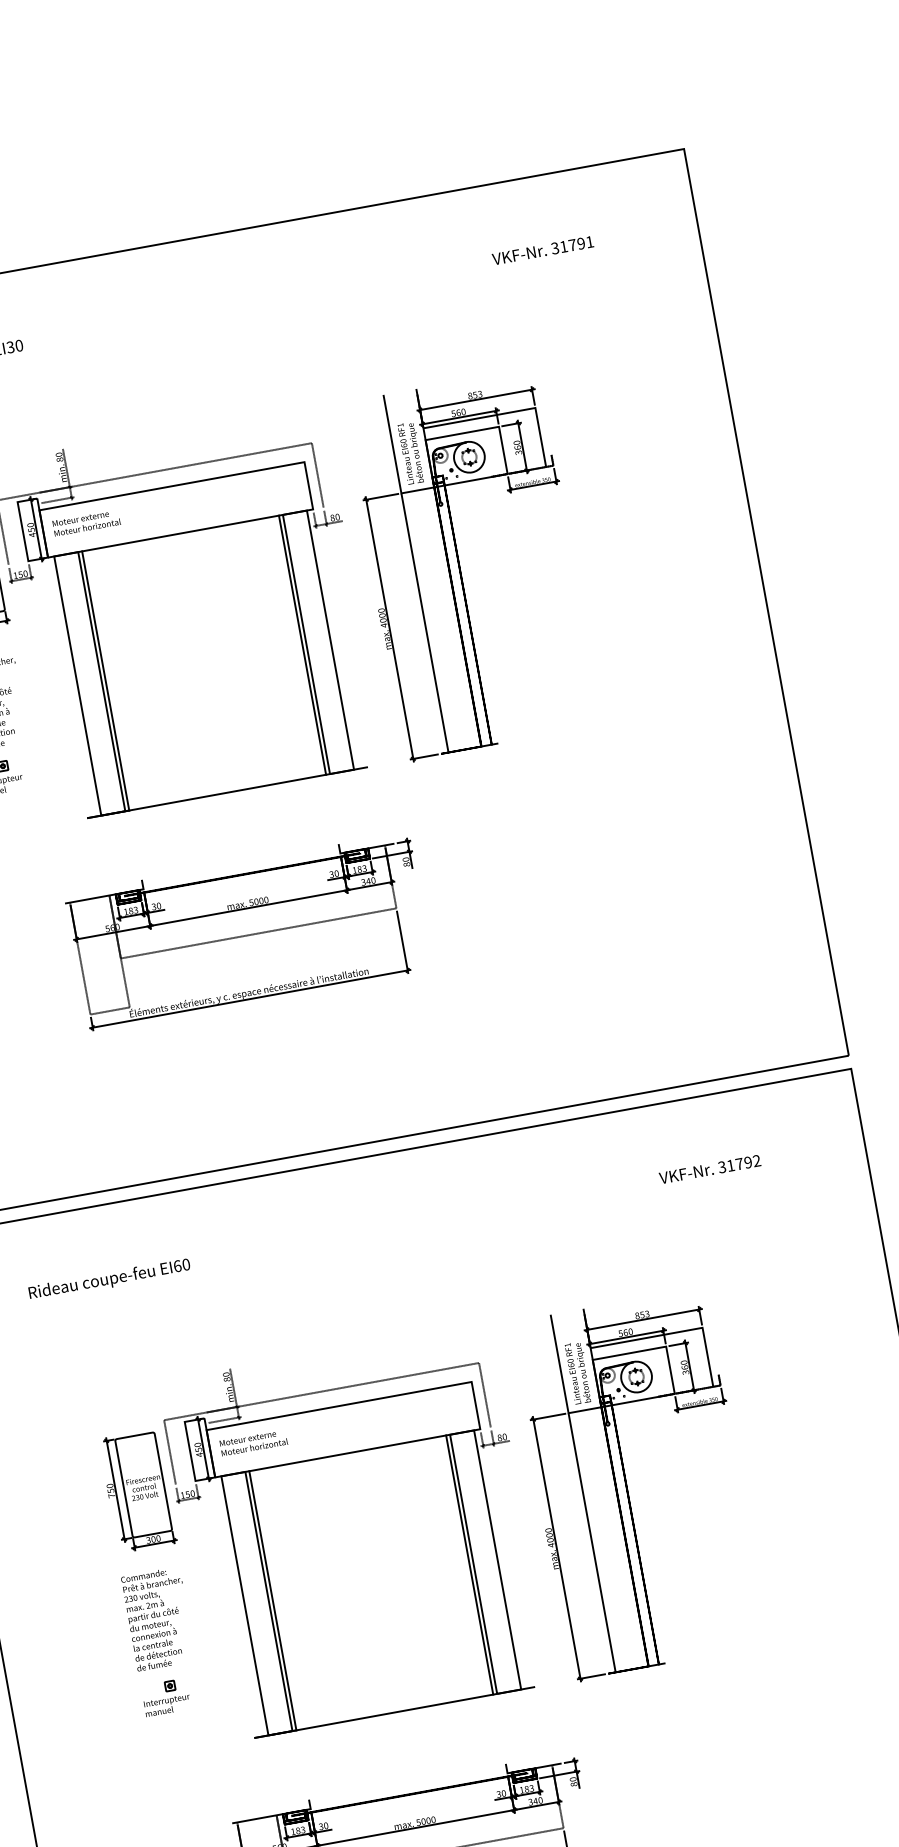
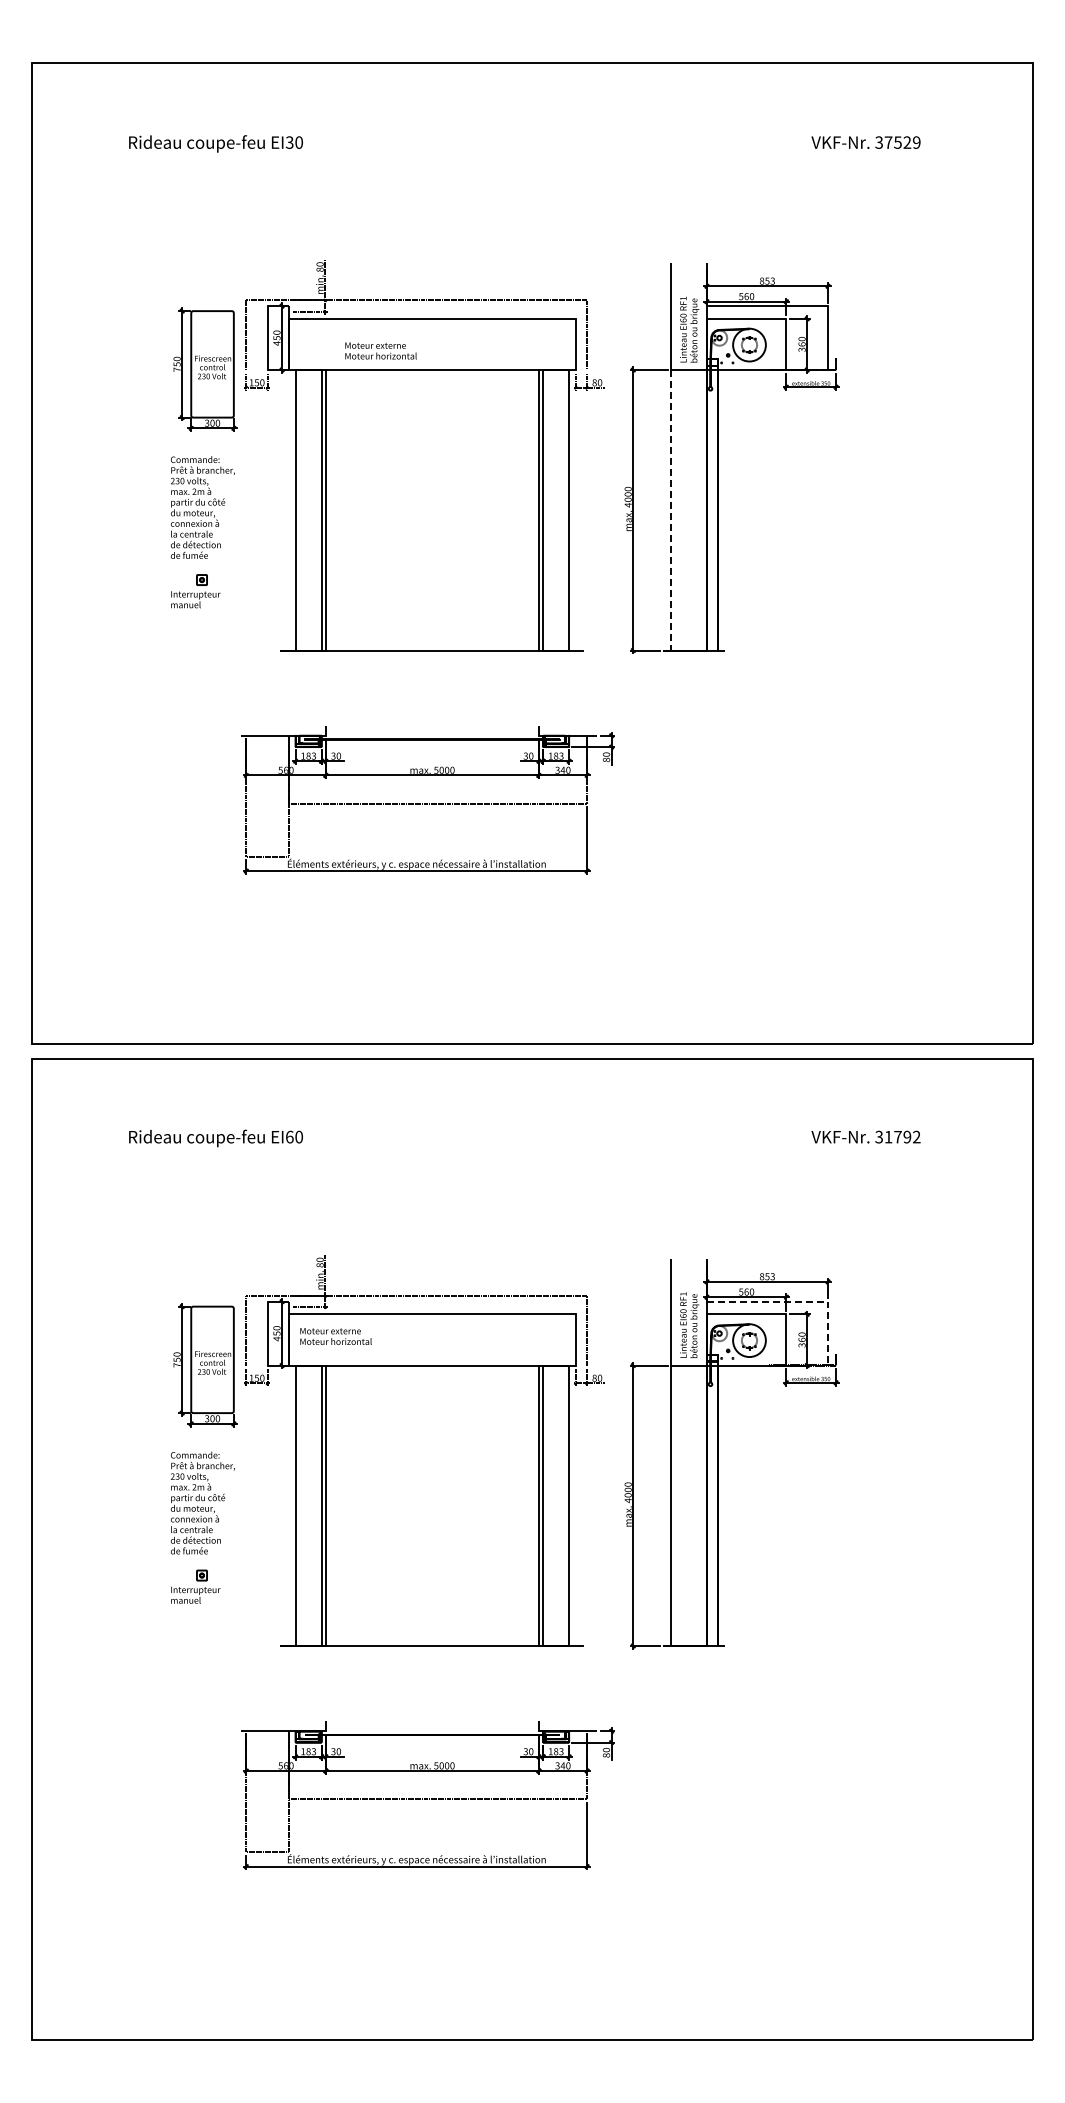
text: (576, 244) -> (902, 142), 31791^I^I^I^I^I -> 37529^I^I^I^I^I
text: (86, 522) -> (380, 350), moved
line: (425, 623) -> (671, 510), solid -> dashed
line: (677, 1332) -> (800, 1301), solid -> dashed

